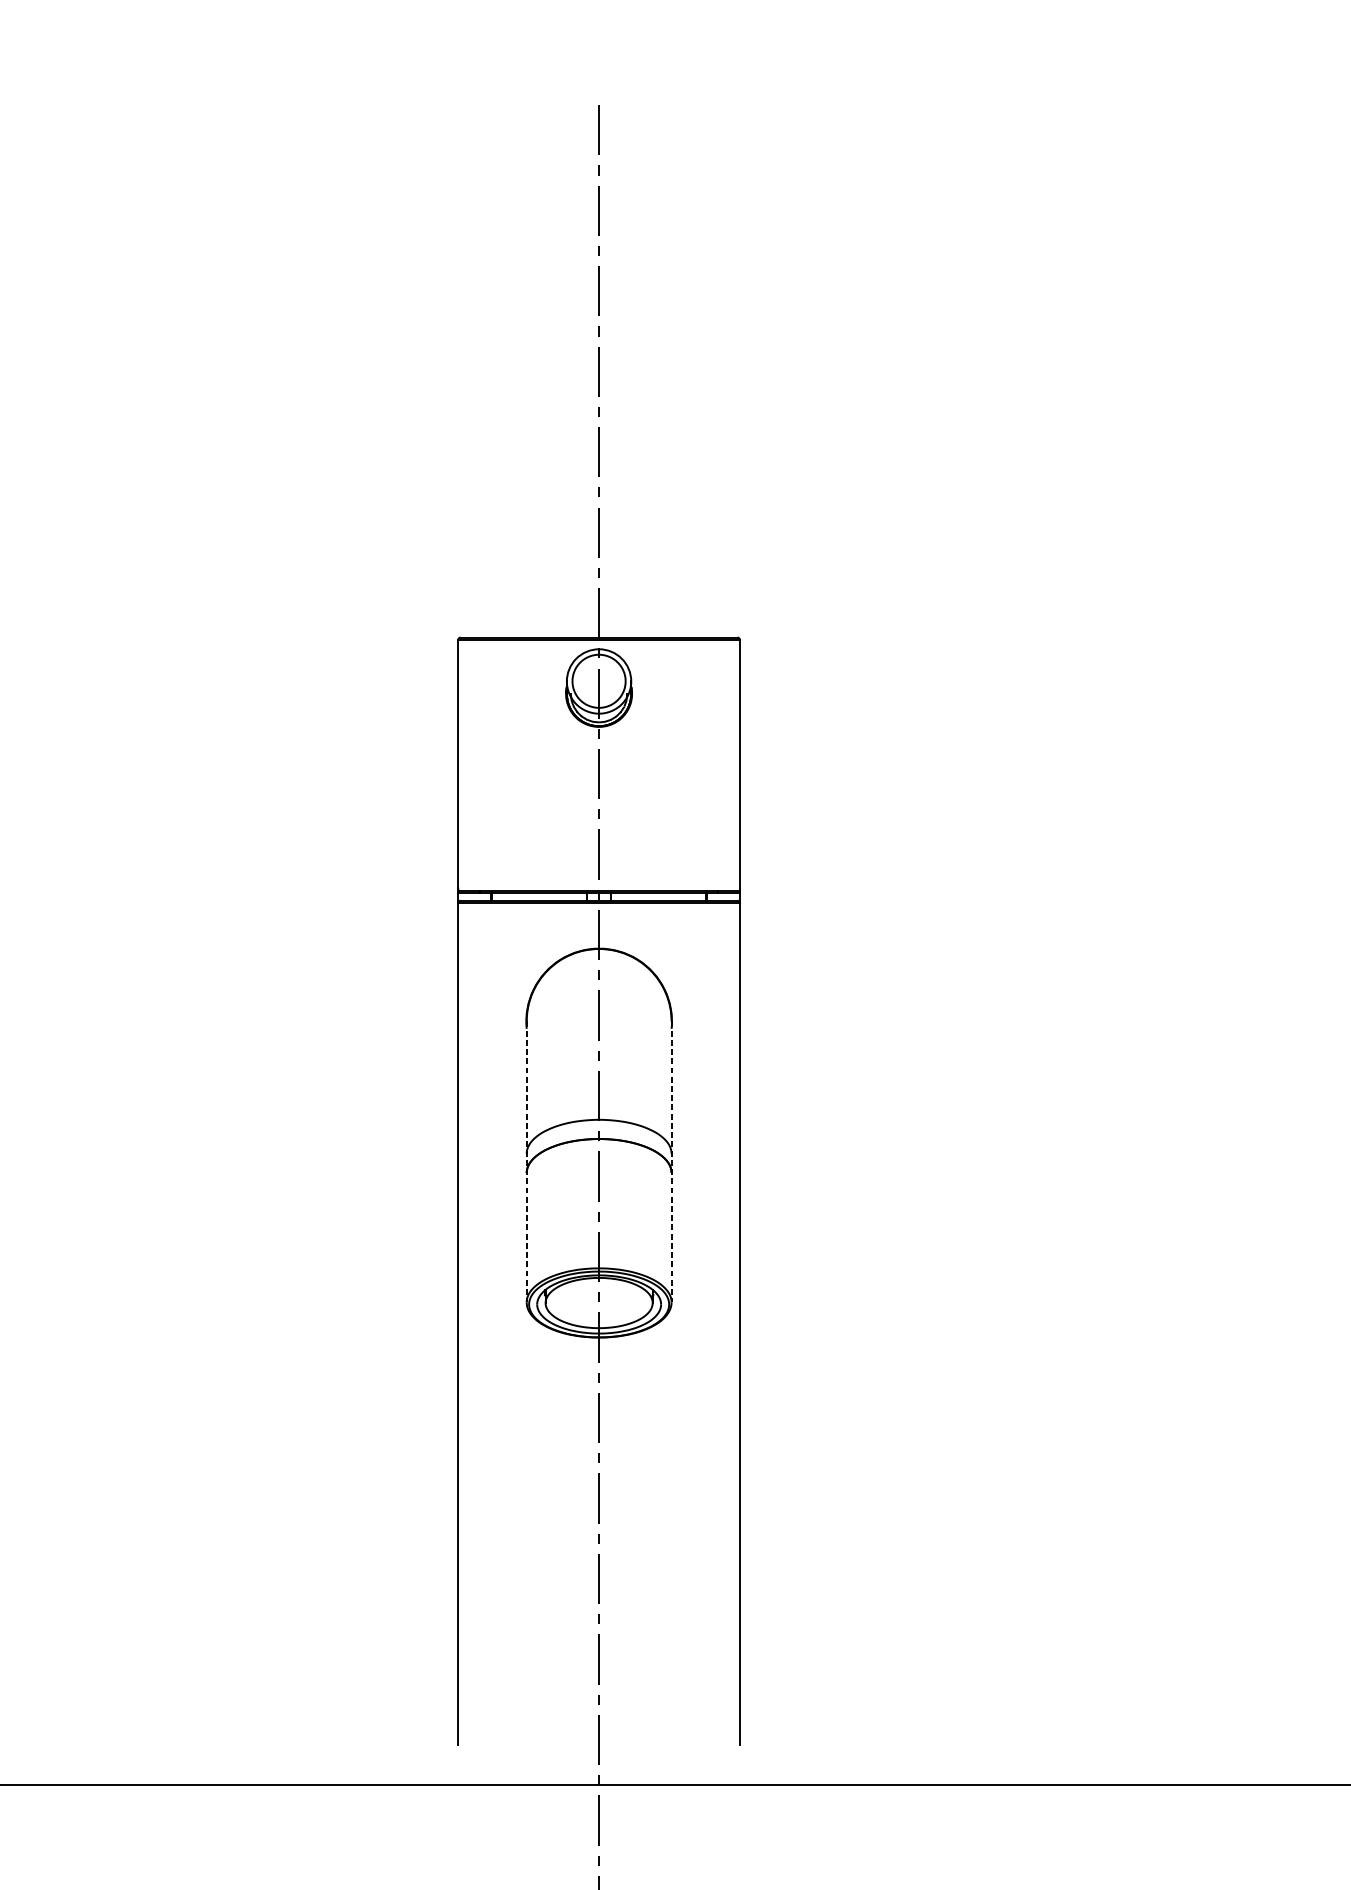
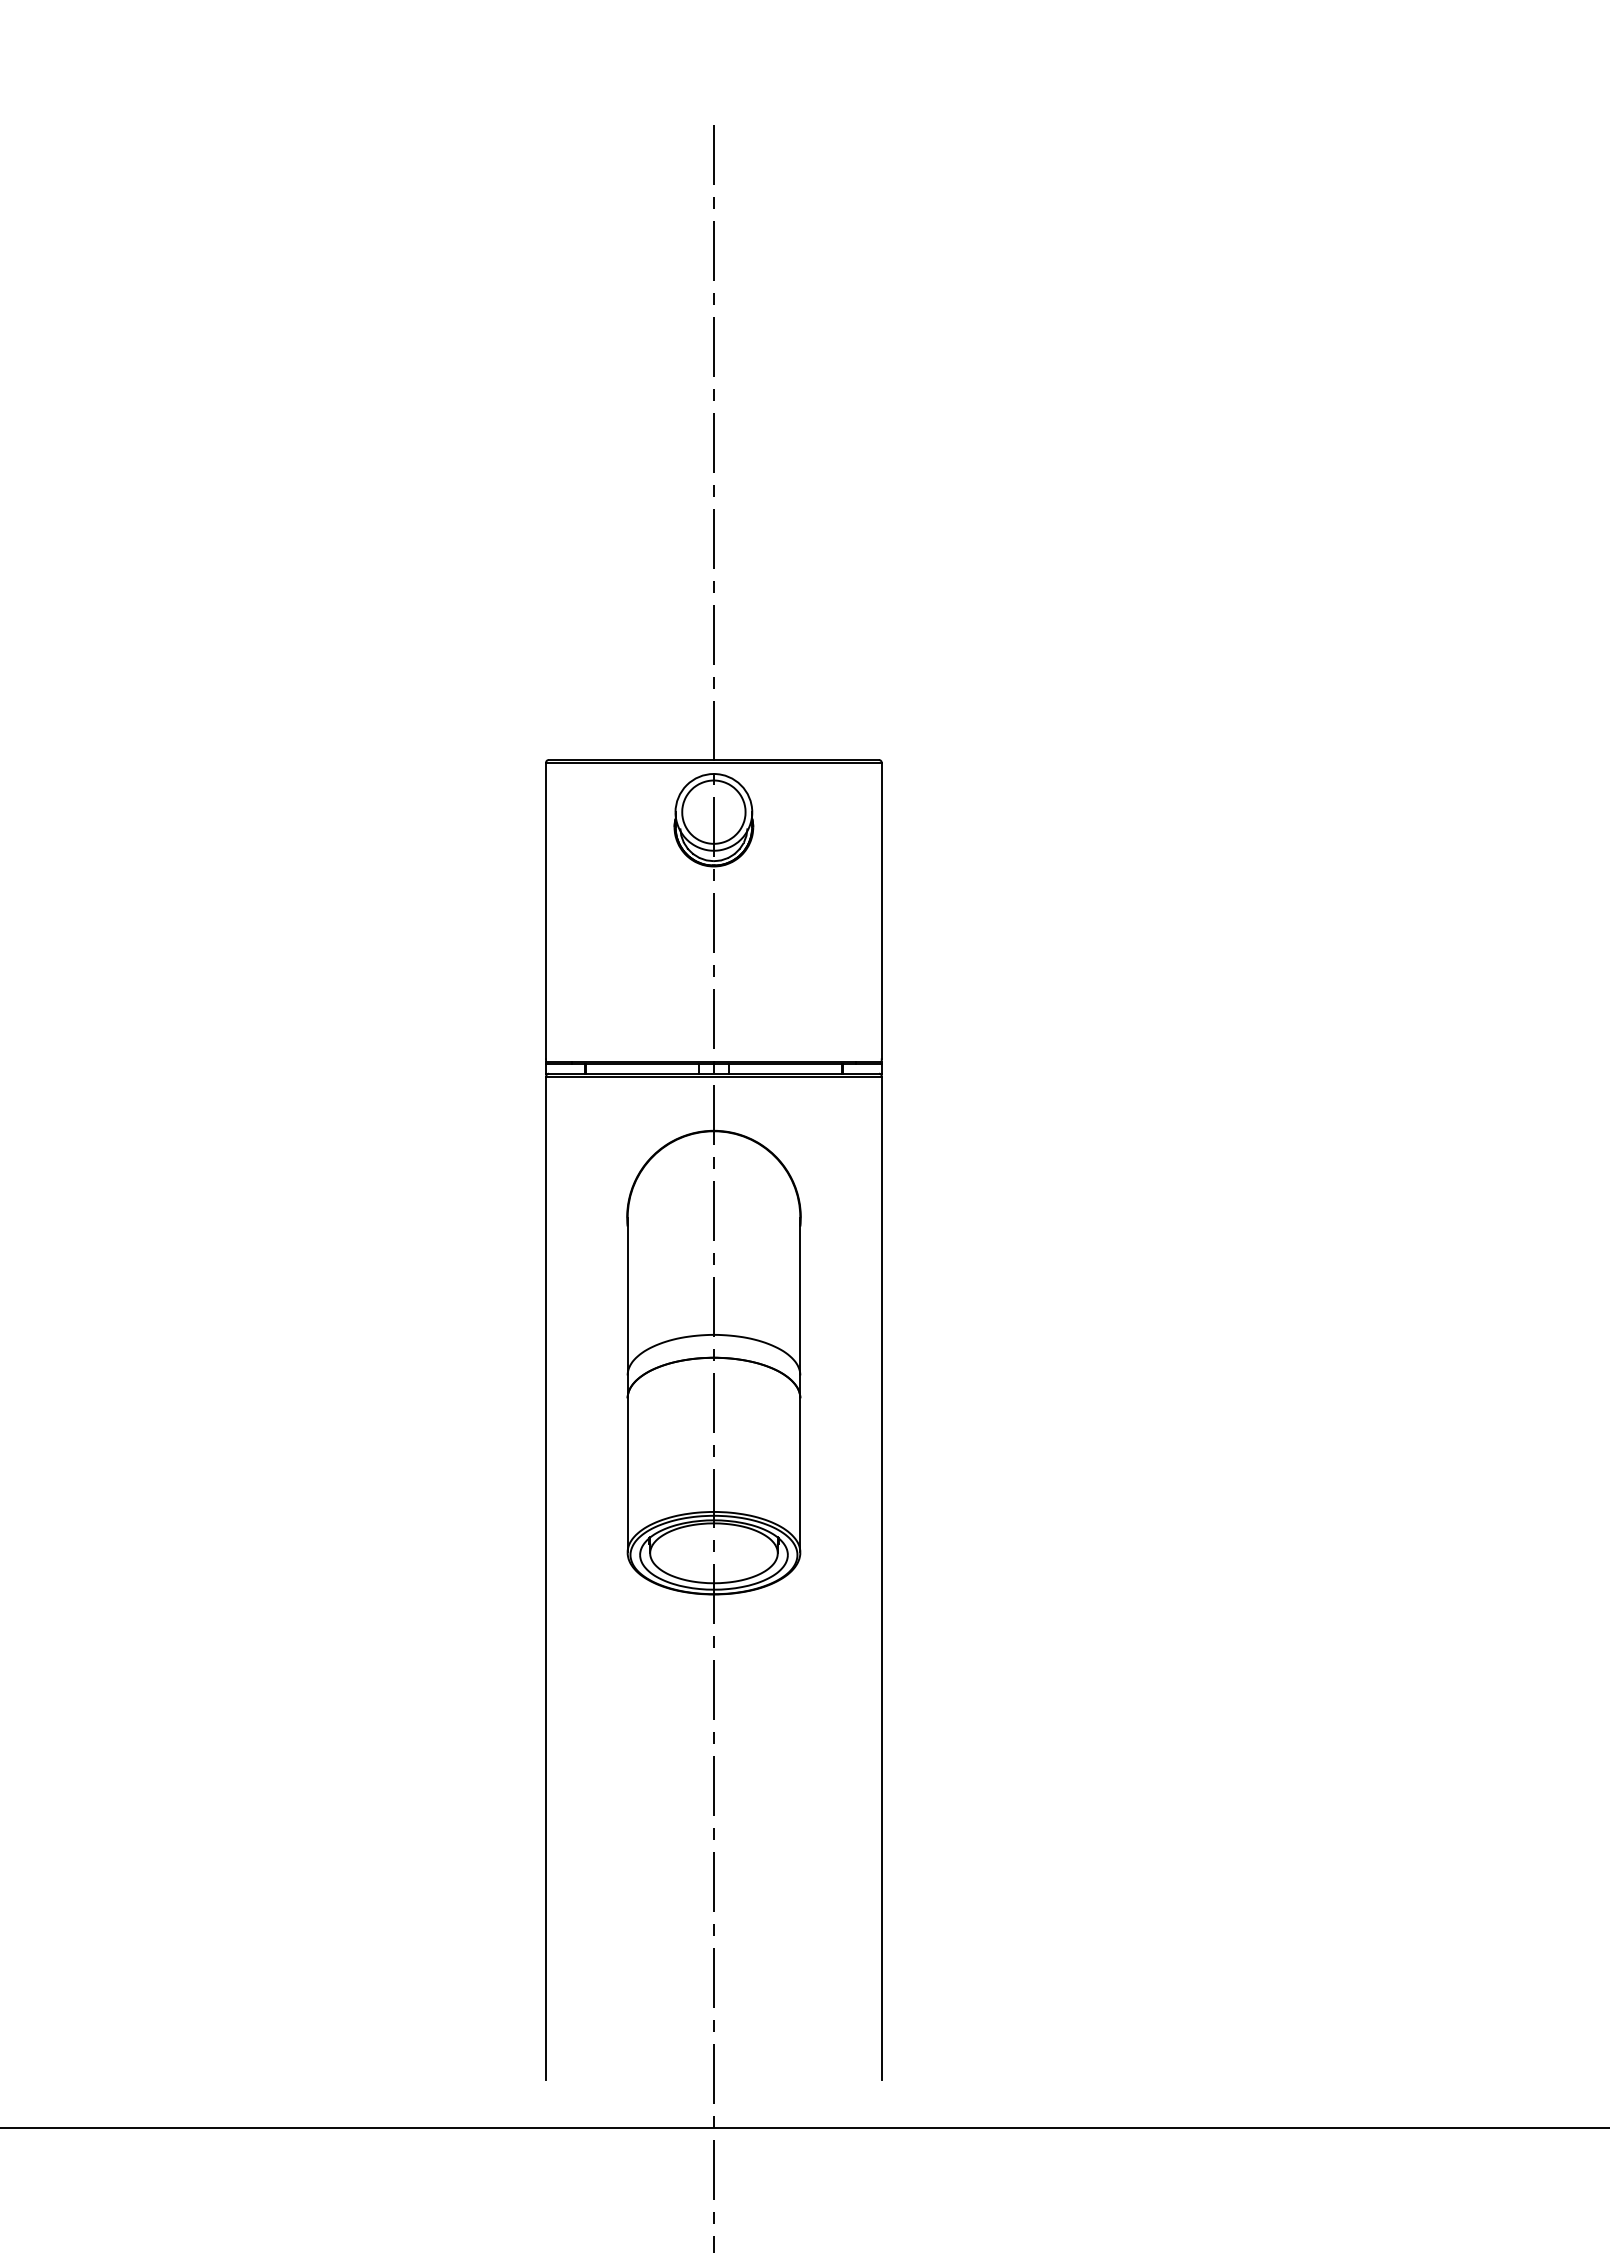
line: (526, 1162) -> (627, 1385), dashed -> solid
line: (671, 1162) -> (800, 1385), dashed -> solid

